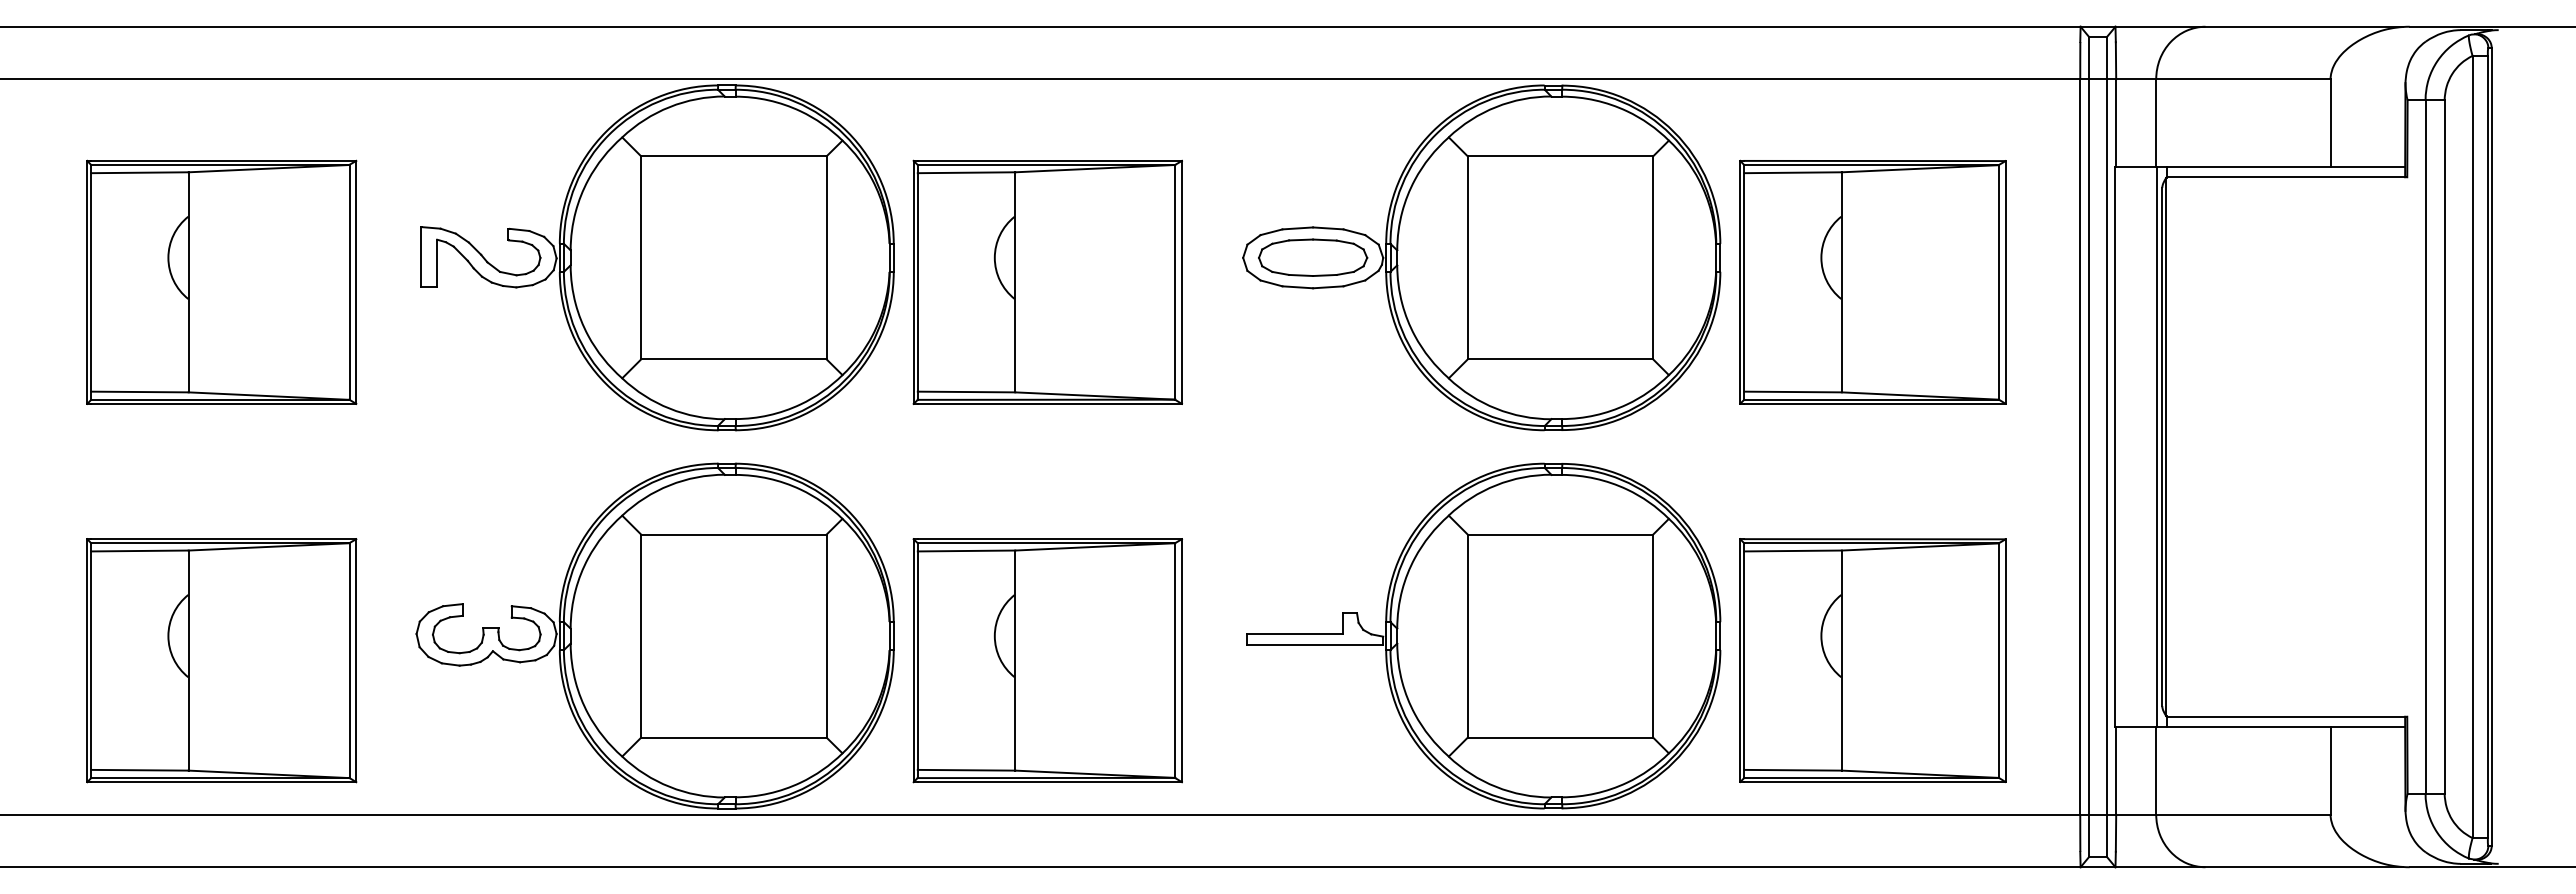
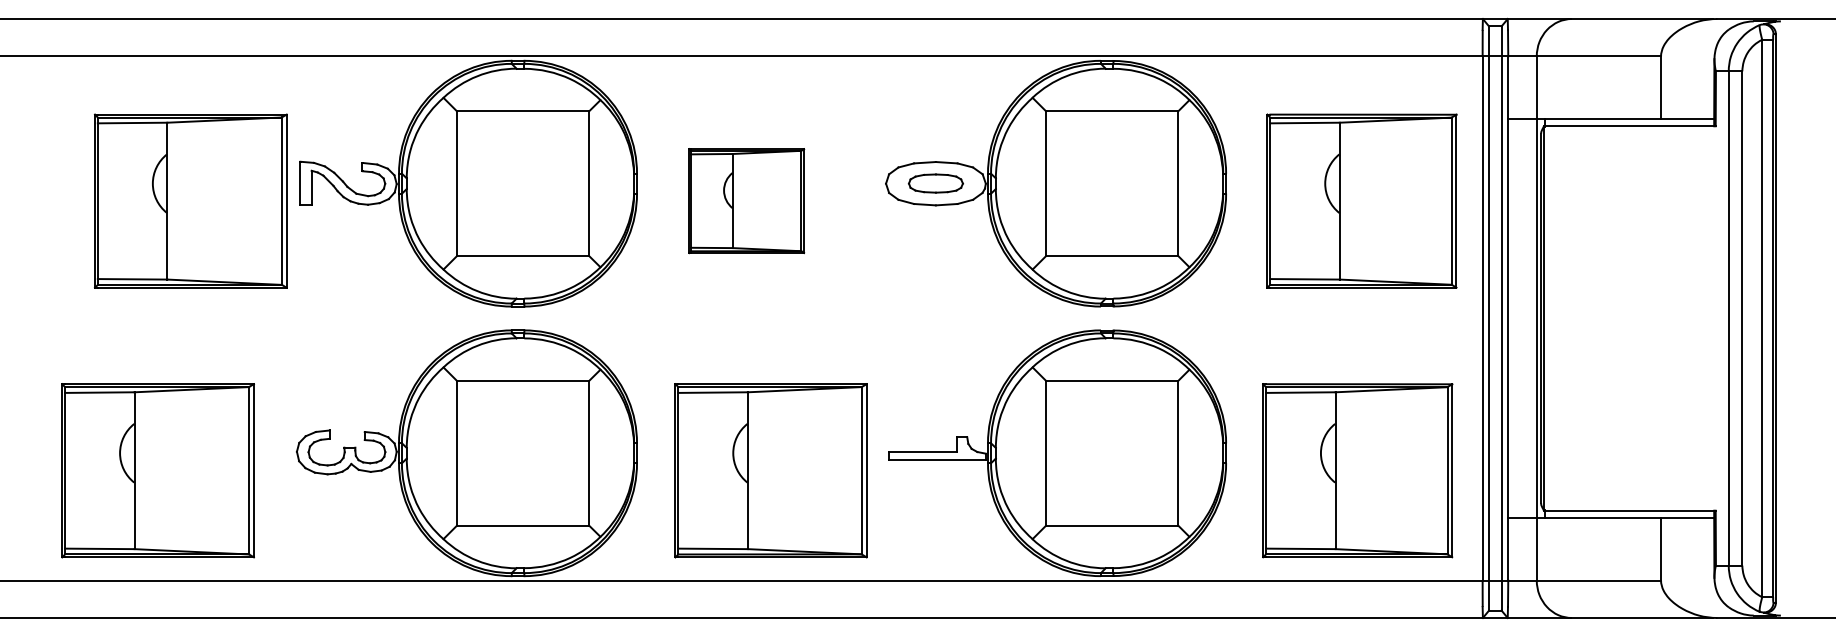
part: (1313, 257) -> (936, 183), size x0.7
part: (221, 281) -> (190, 200), moved
part: (1047, 281) -> (746, 200), size x0.6
part: (1872, 281) -> (1361, 200), moved
part: (1047, 660) -> (770, 470), moved
part: (1872, 660) -> (1357, 470), moved

